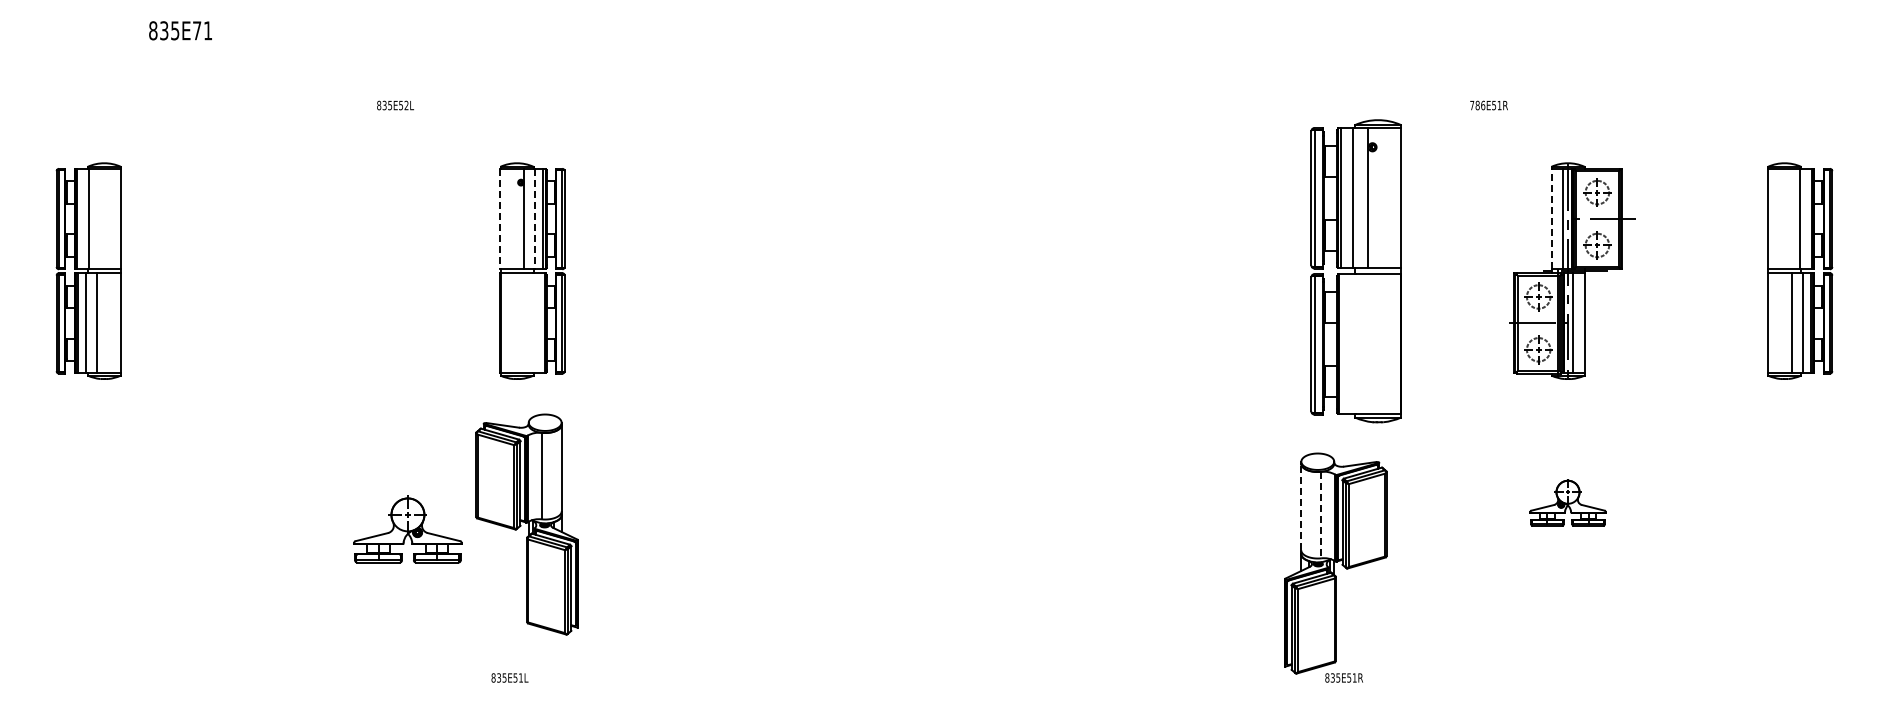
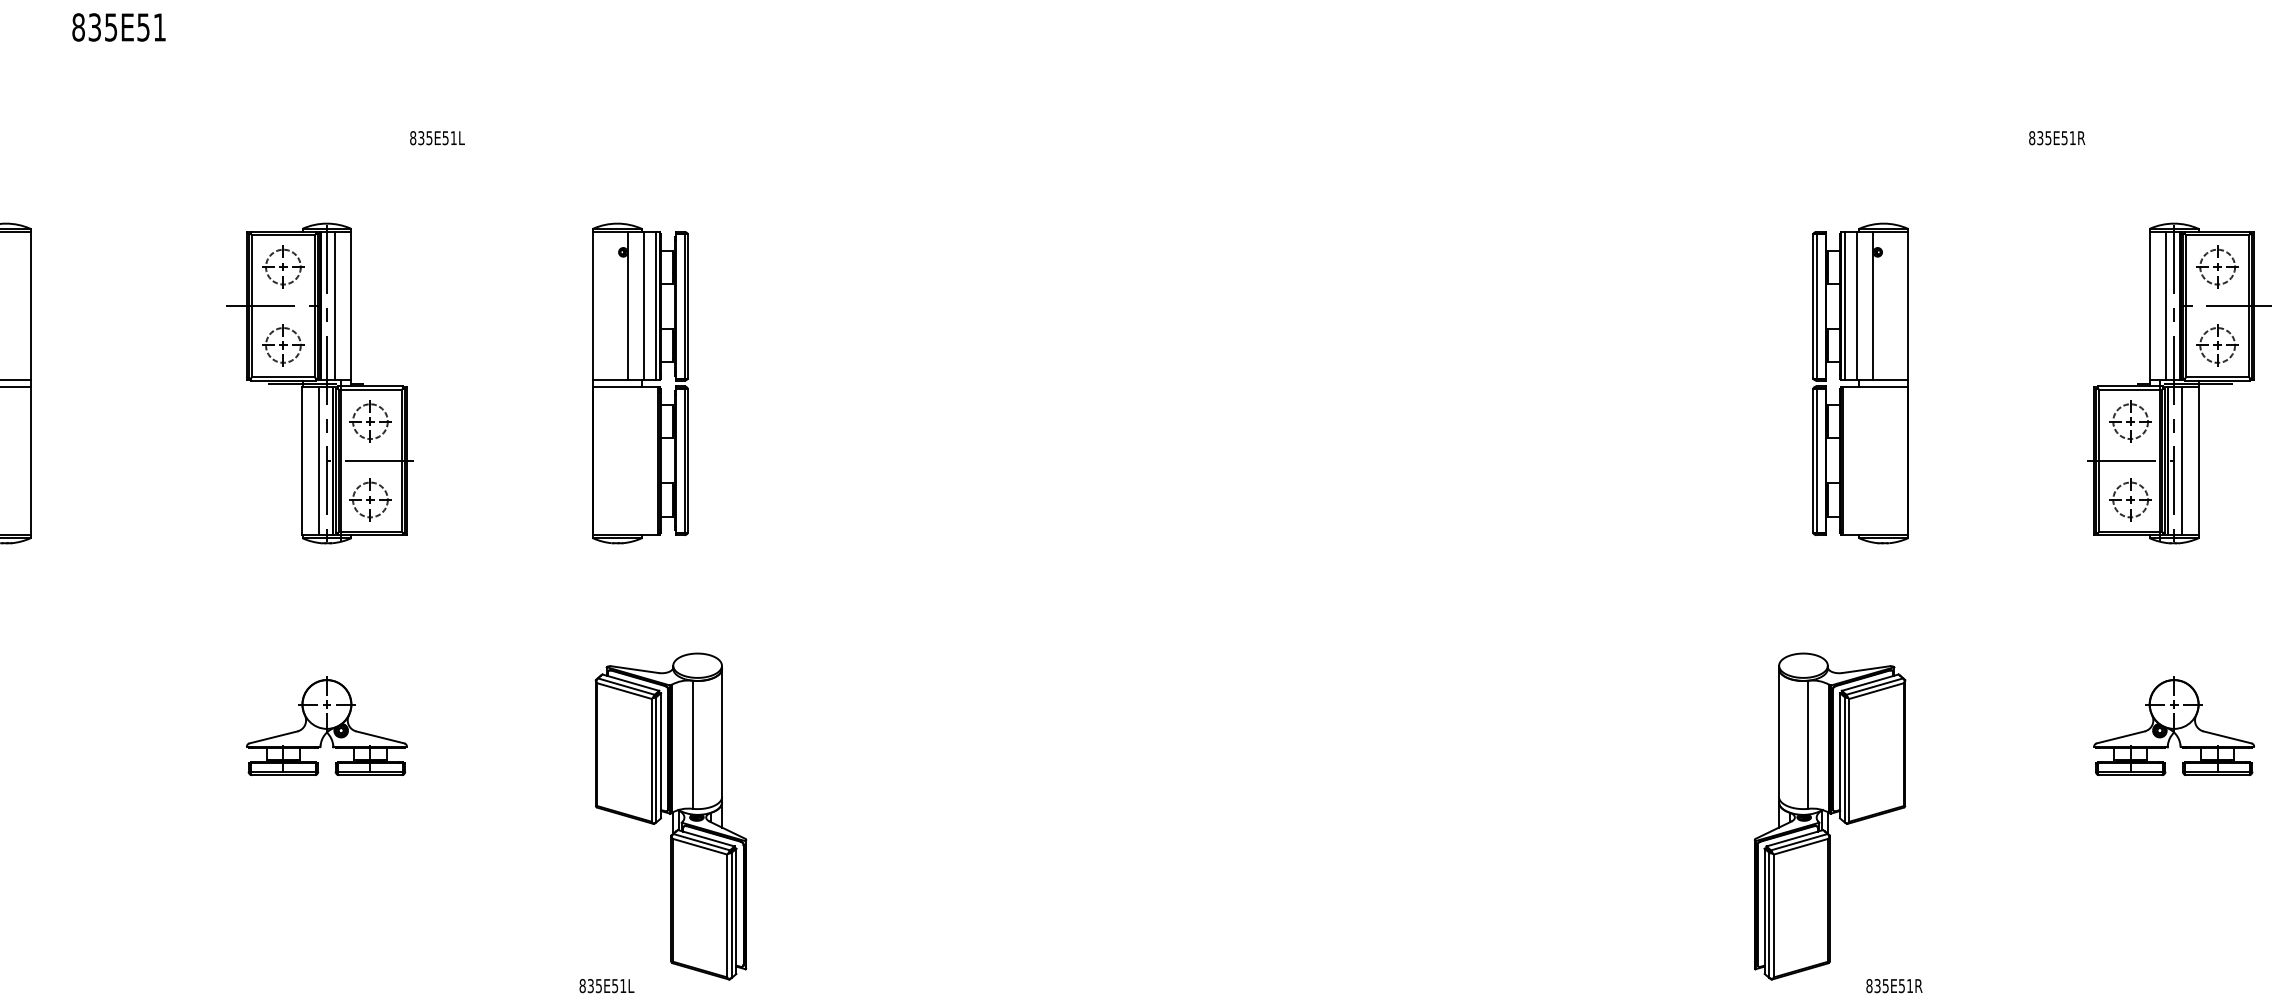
text: (197, 30) -> (144, 26), 835E71 -> 835E51
text: (406, 104) -> (453, 136), 835E52L -> 835E51L
text: (1477, 105) -> (2040, 138), 786E51R -> 835E51R
line: (500, 219) -> (592, 306), dashed -> solid
line: (535, 219) -> (644, 306), dashed -> solid
line: (1551, 219) -> (2149, 306), dashed -> solid
part: (316, 270) -> (320, 382), added
part: (1356, 270) -> (1860, 382), size x0.71
part: (1567, 502) -> (2173, 726), size x1.43
line: (1301, 506) -> (1779, 732), dashed -> solid
line: (1321, 515) -> (1808, 745), dashed -> solid
part: (526, 524) -> (669, 816), moved
part: (407, 529) -> (326, 726), moved
text: (1343, 677) -> (1893, 985), moved

